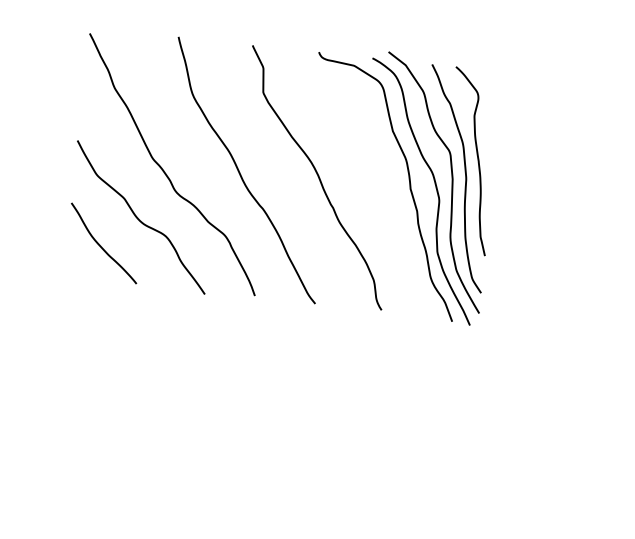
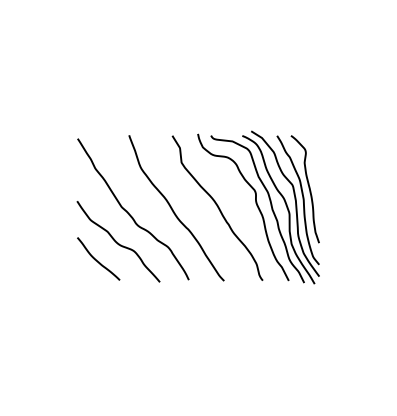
curve: (382, 176) -> (255, 203), added

